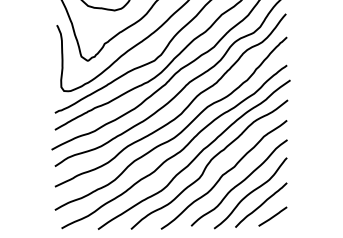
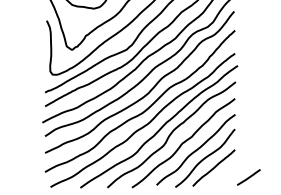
line: (272, 216) -> (248, 177), moved

